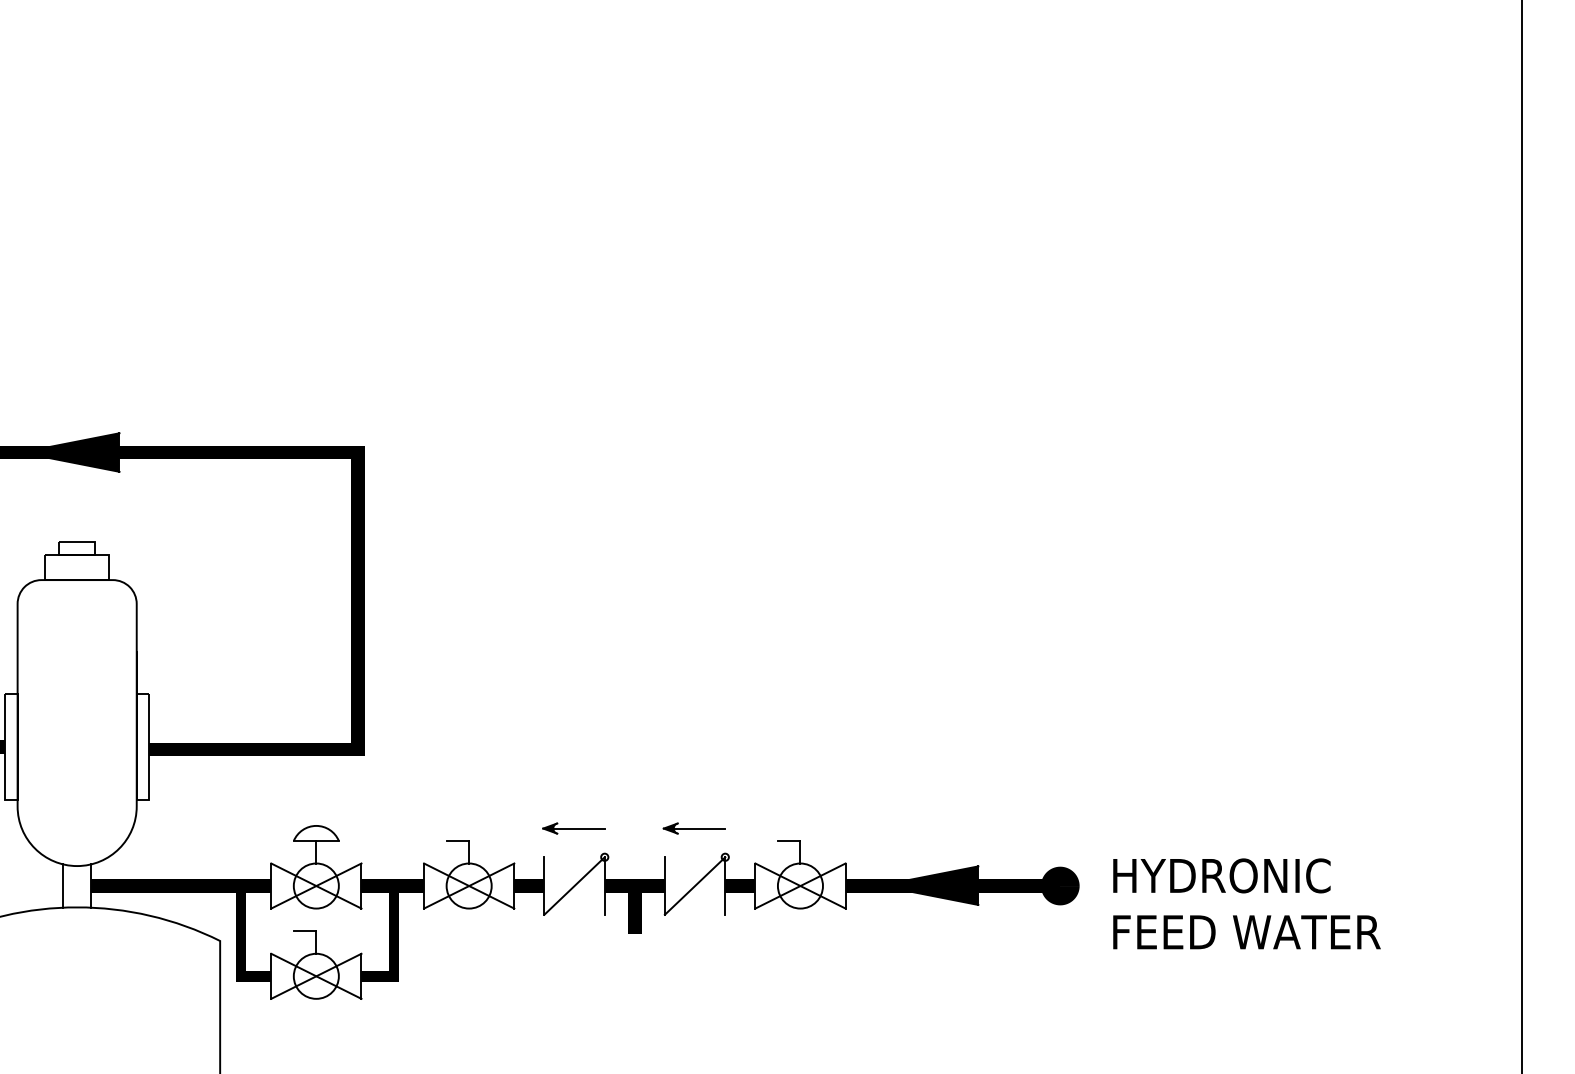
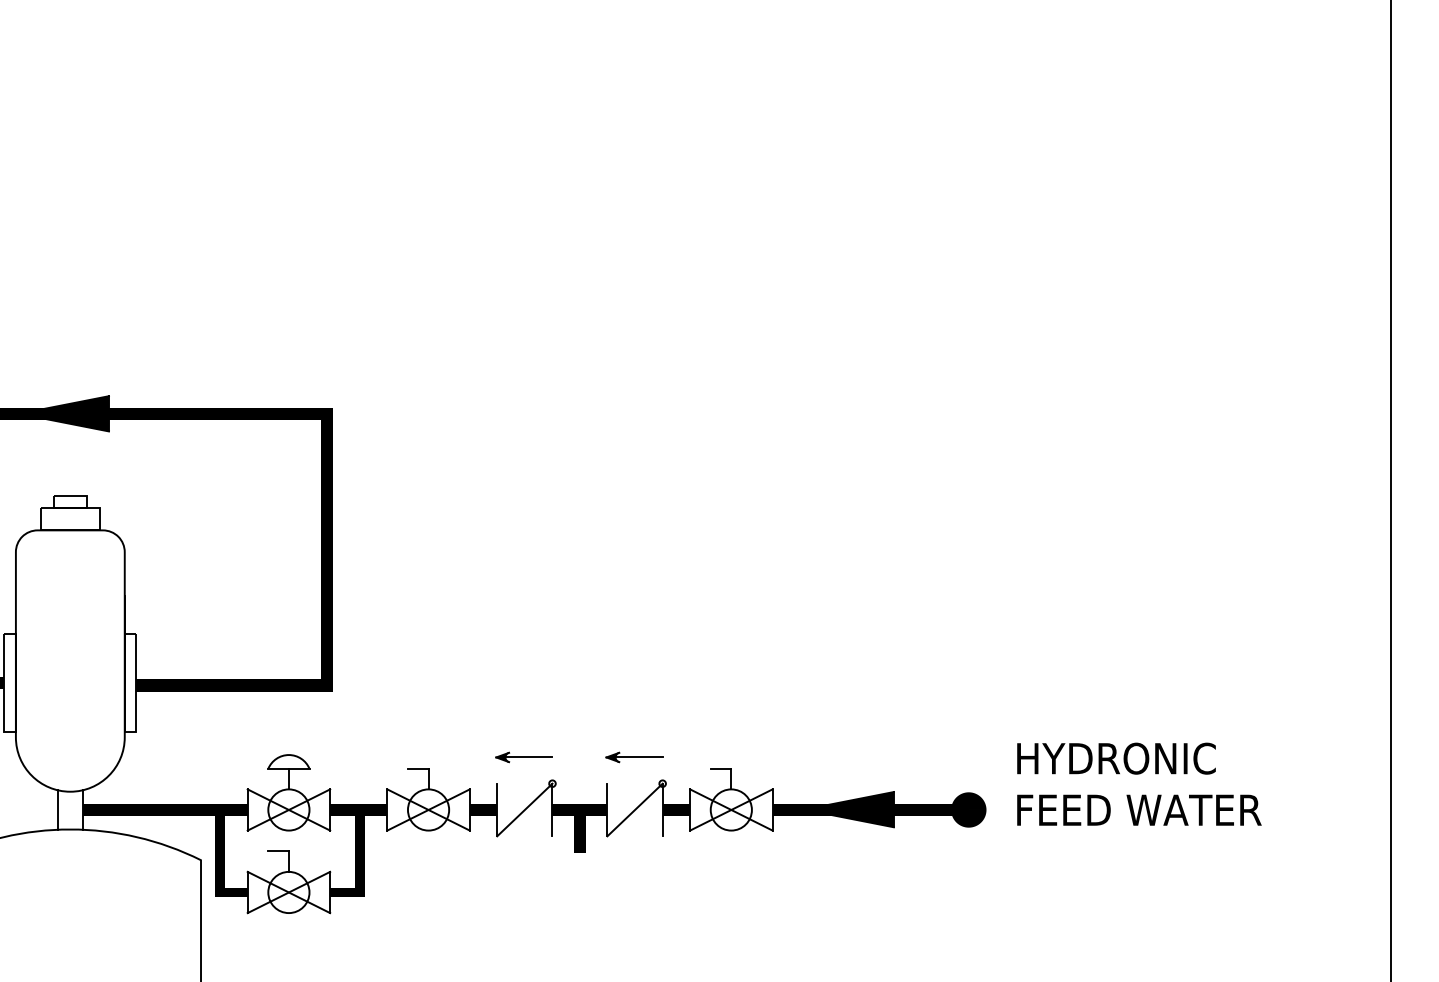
text: (1246, 903) -> (1138, 783), moved

